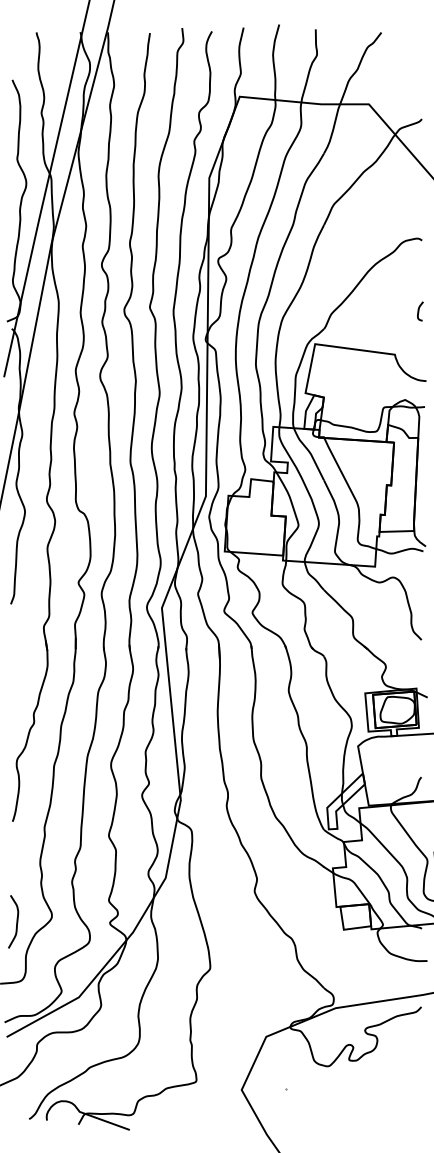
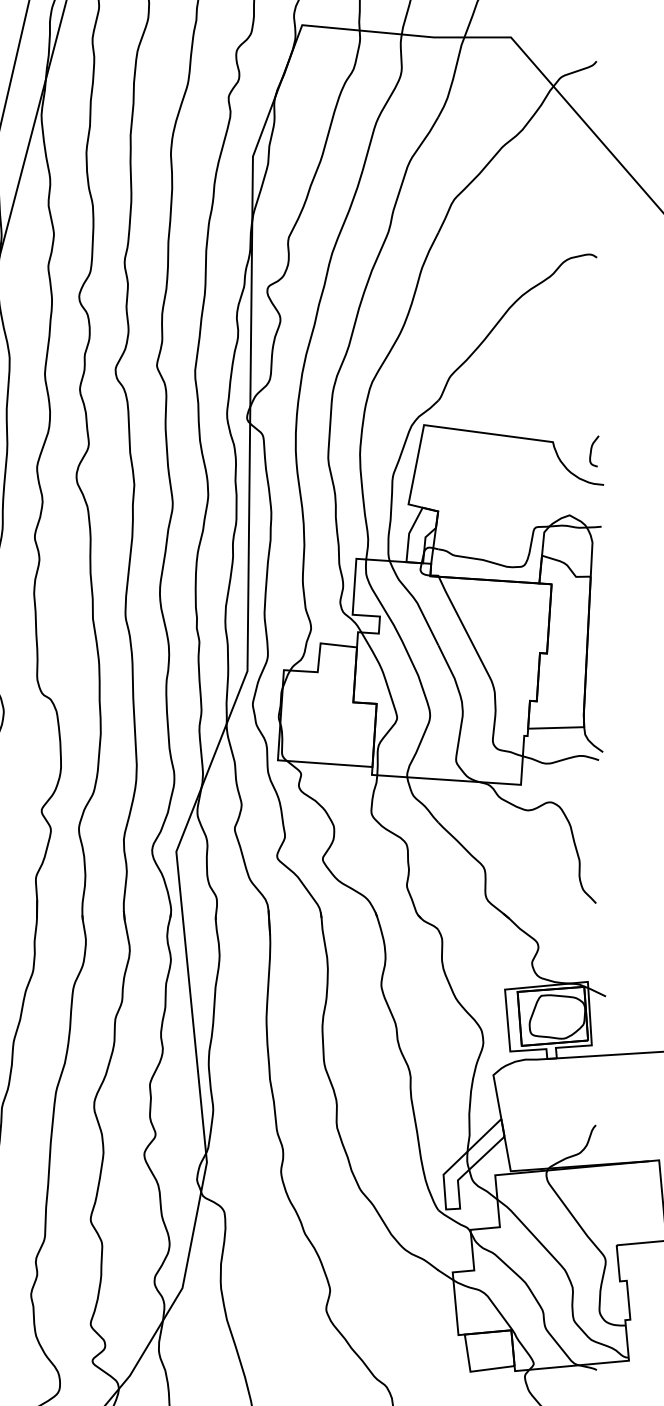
curve: (419, 311) -> (592, 451), moved

